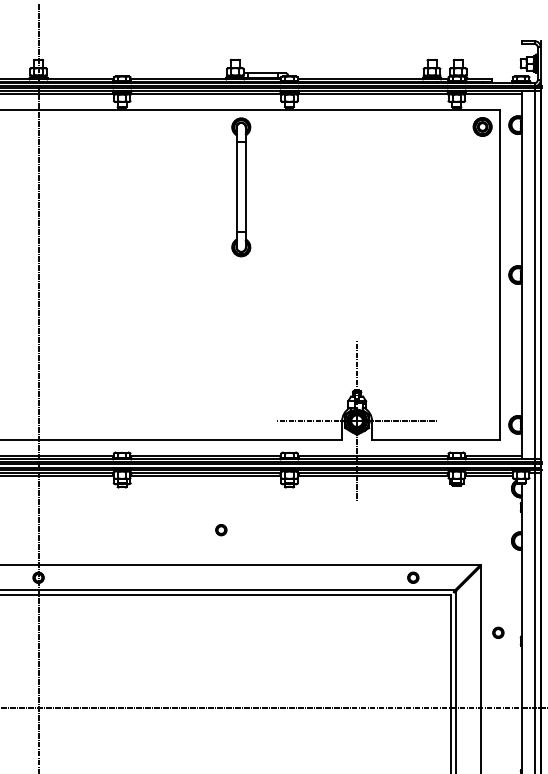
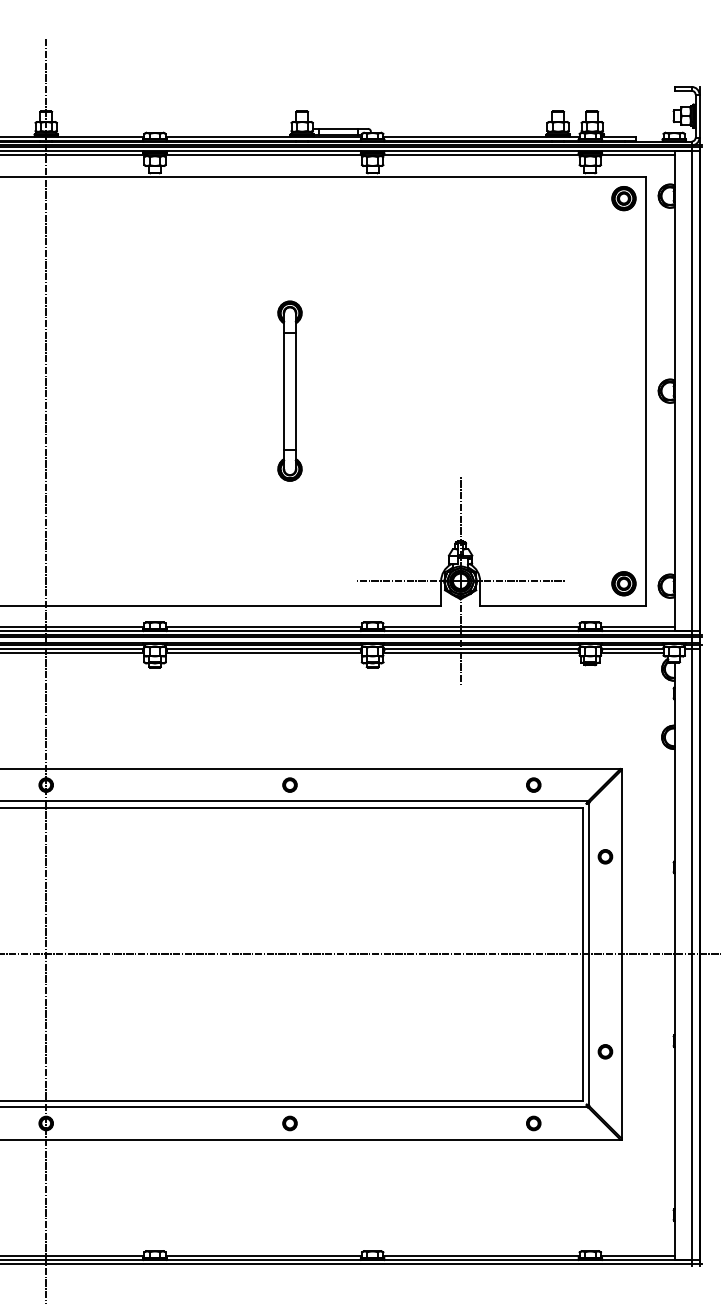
part: (240, 186) -> (289, 390), moved
part: (482, 422) -> (623, 583), added
circle: (220, 529) -> (289, 784), moved
part: (498, 632) -> (605, 856), moved

